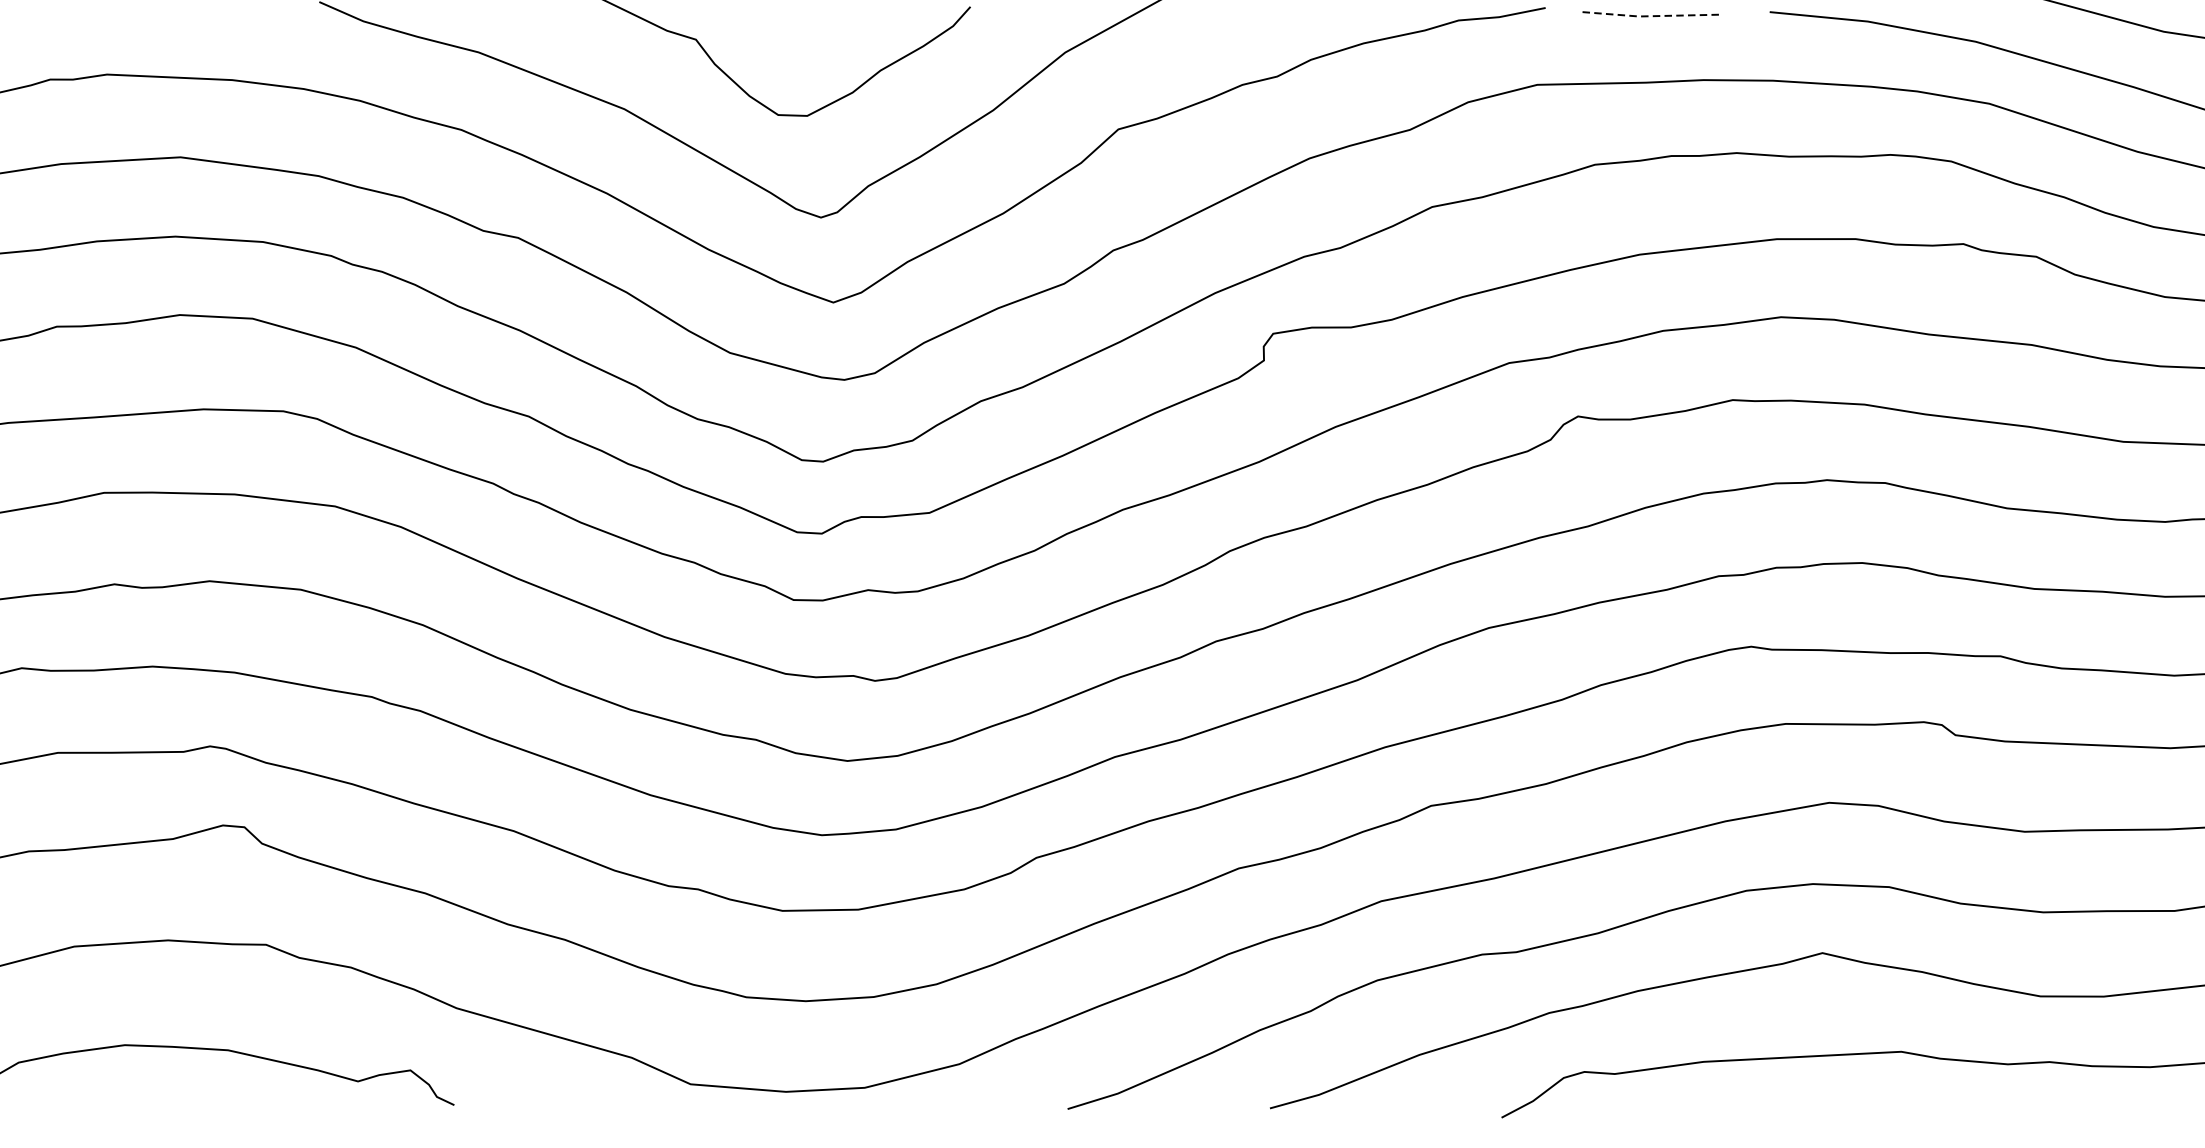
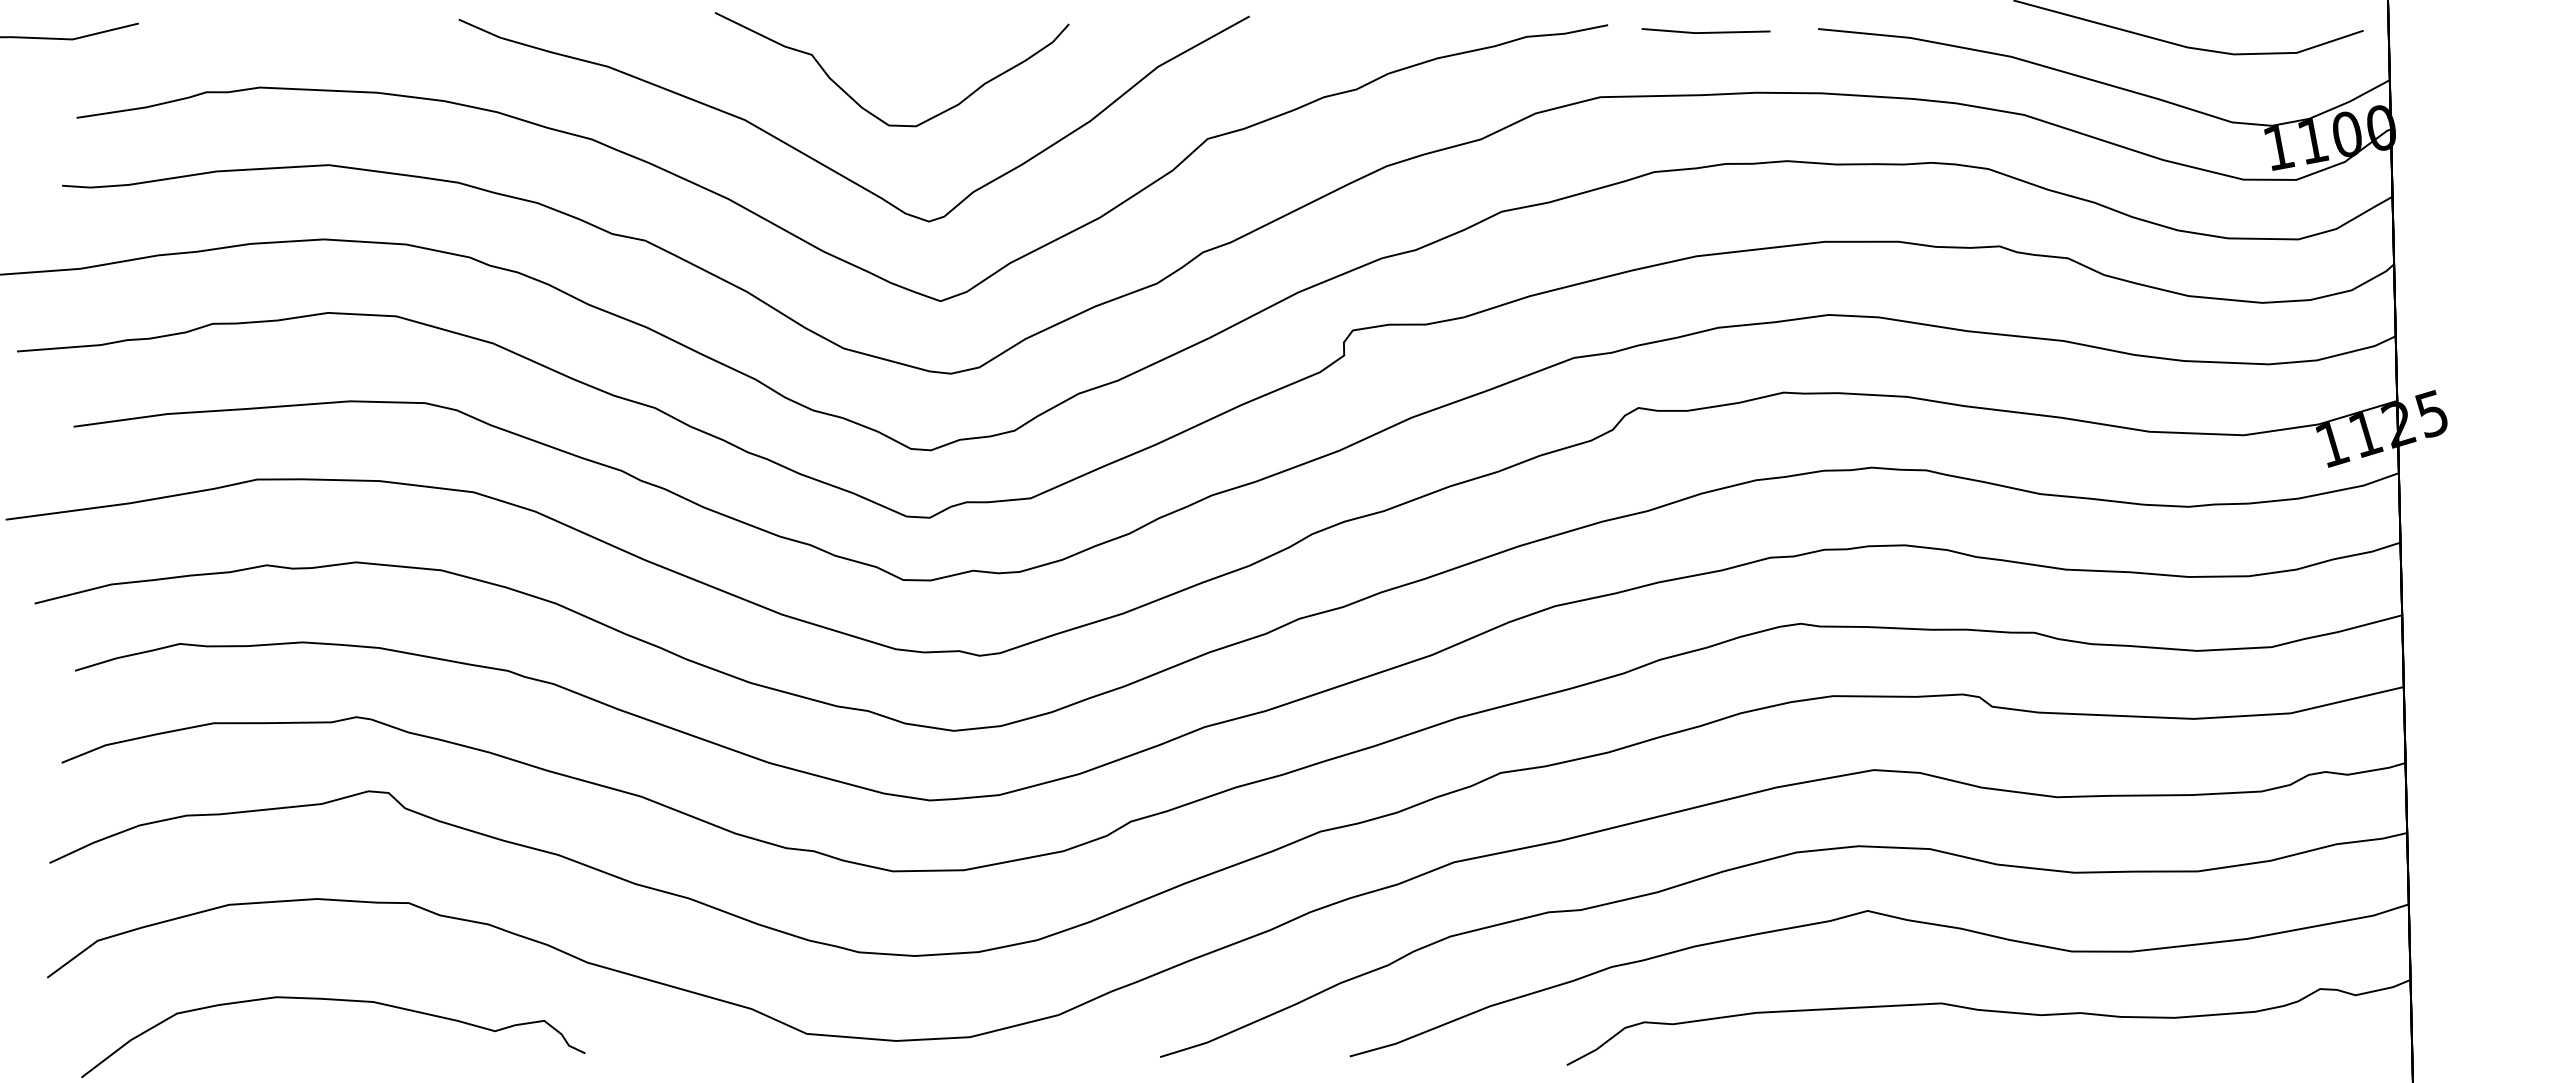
line: (1649, 15) -> (1705, 32), dashed -> solid

